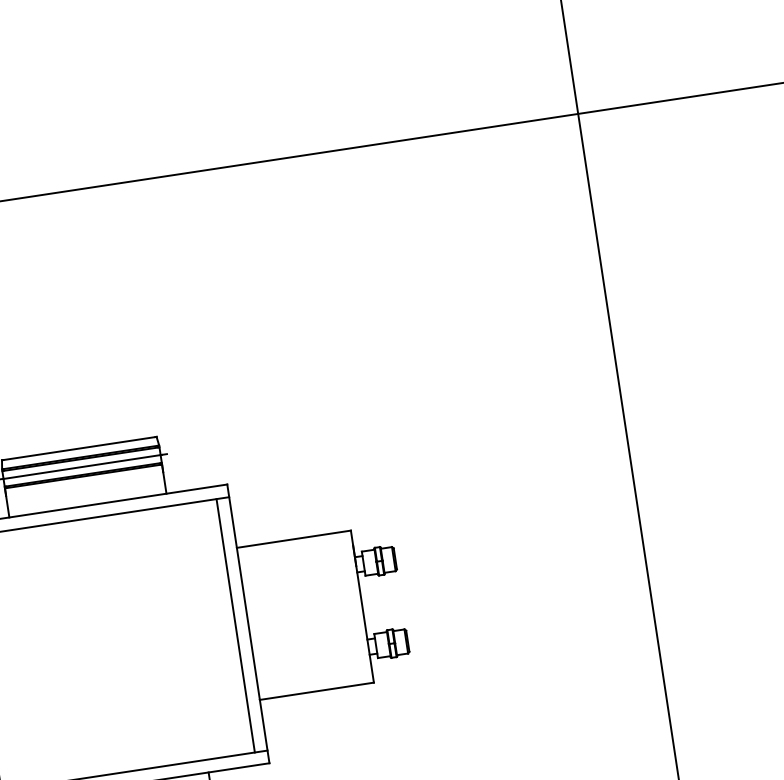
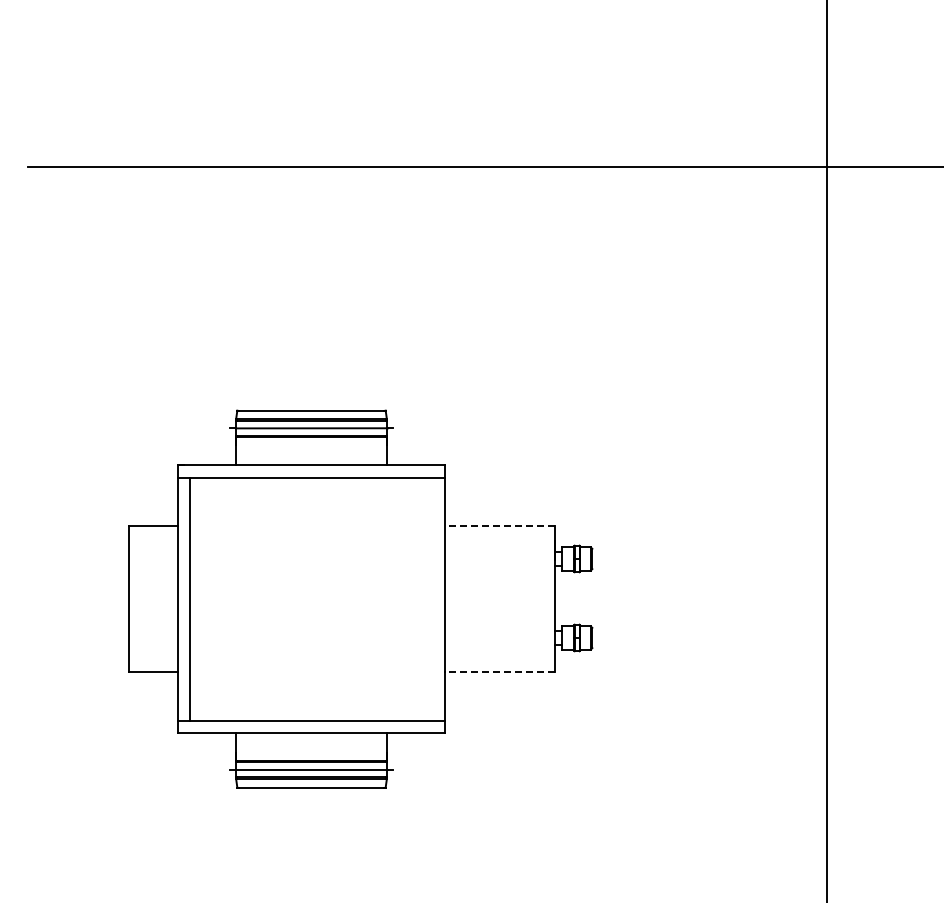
line: (293, 539) -> (499, 526), solid -> dashed
line: (236, 625) -> (433, 598), removed
line: (316, 691) -> (499, 672), solid -> dashed

